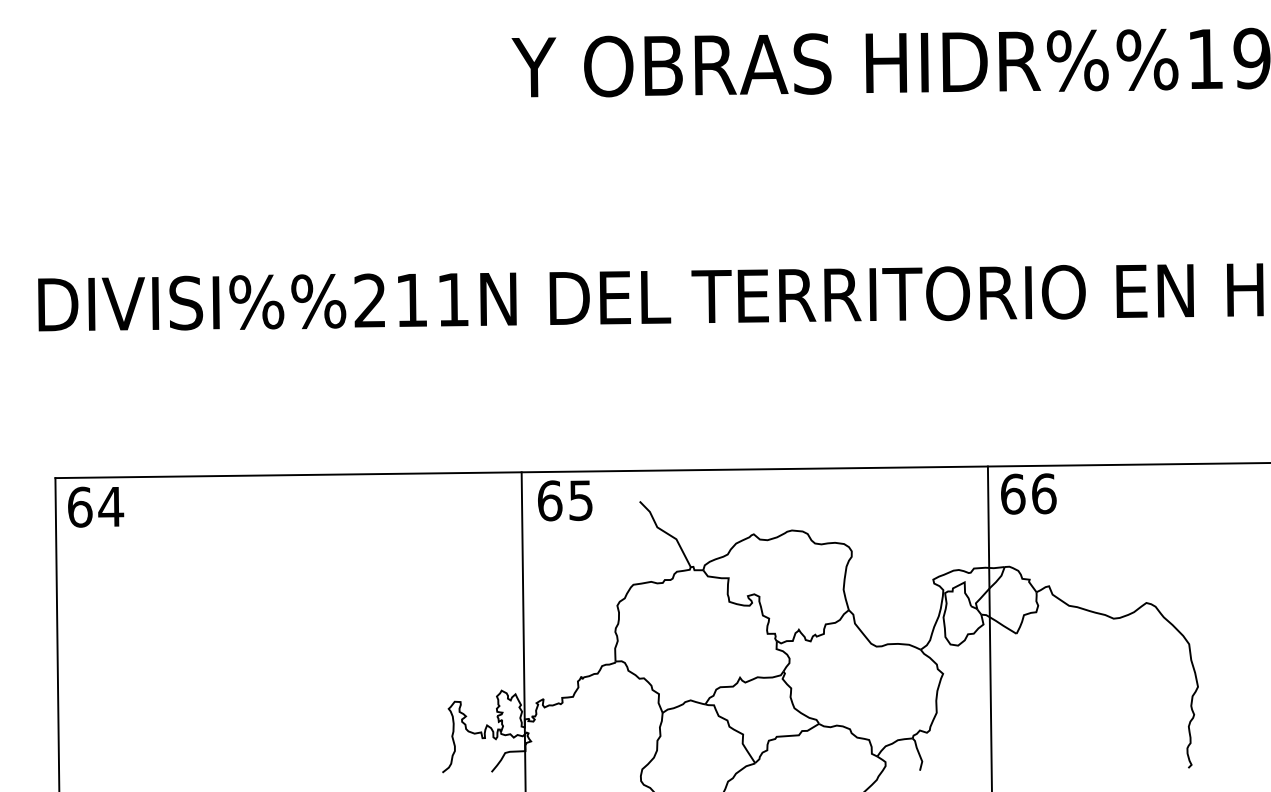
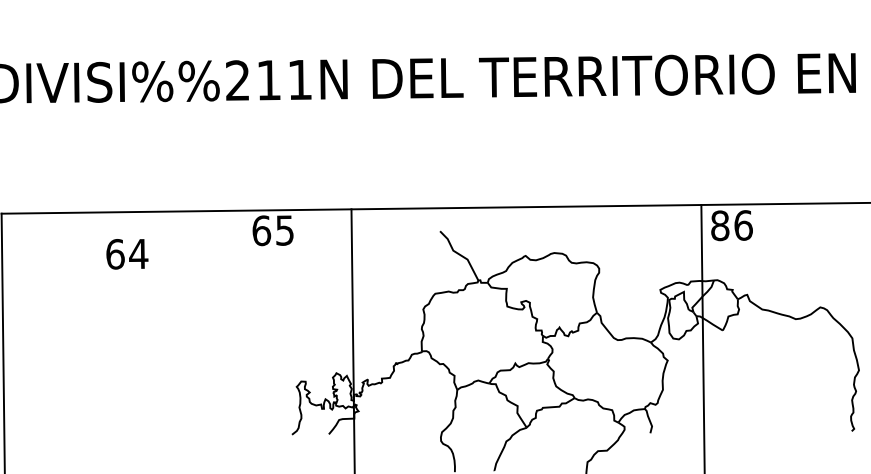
text: (1013, 493) -> (720, 225), 66 -> 86
text: (565, 500) -> (273, 230), moved
text: (96, 506) -> (127, 253), moved

